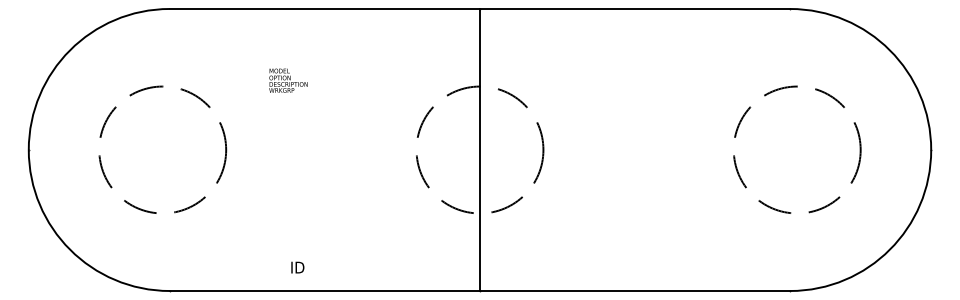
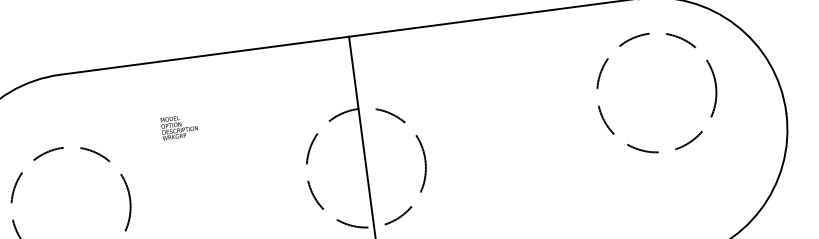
circle: (797, 149) -> (657, 92), moved

